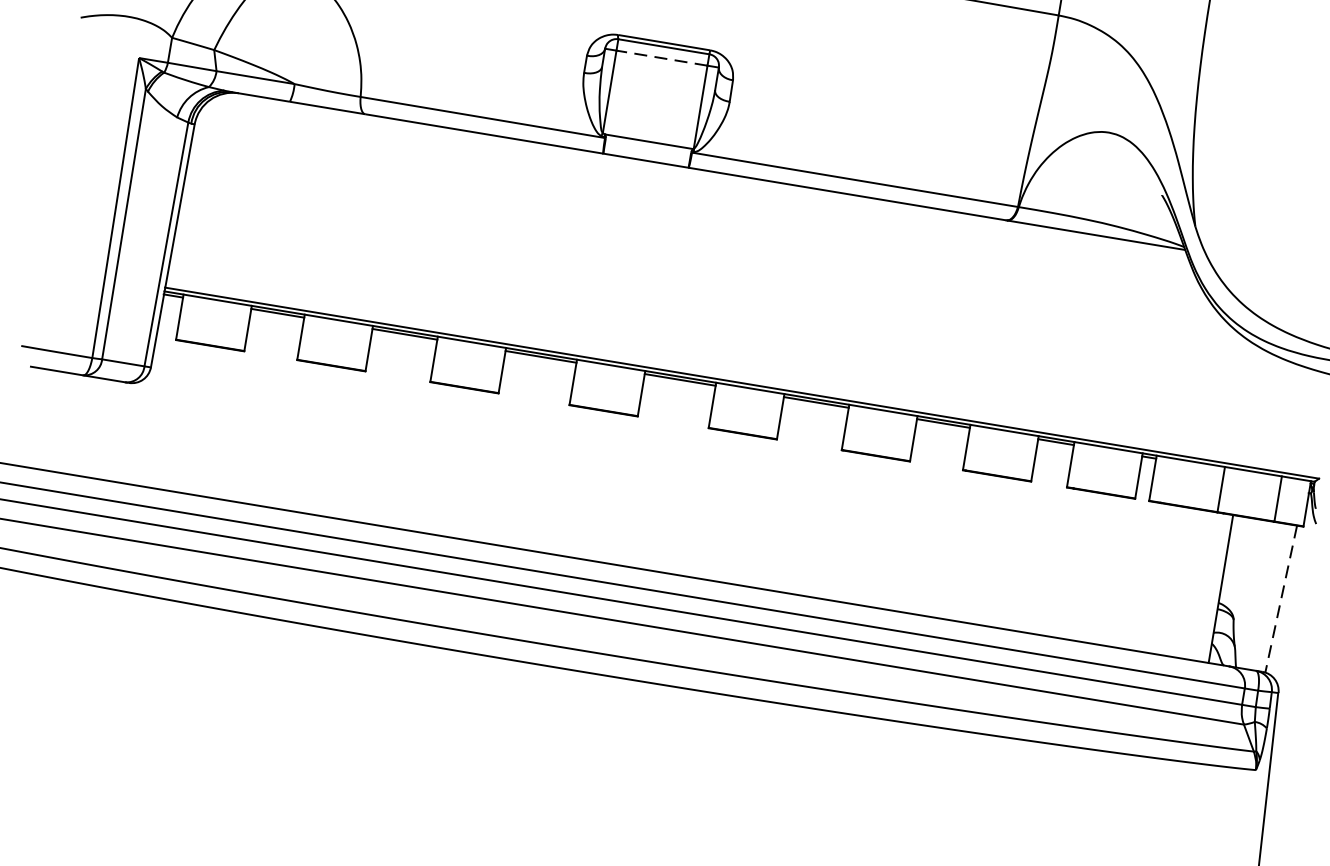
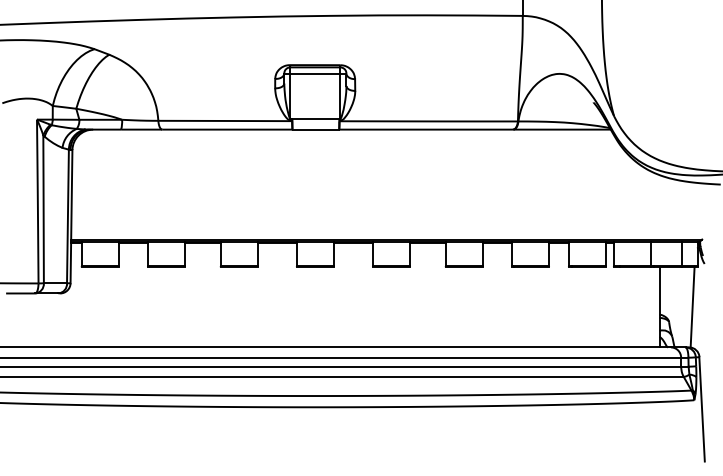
line: (662, 57) -> (315, 73), dashed -> solid
line: (1280, 599) -> (692, 307), dashed -> solid

